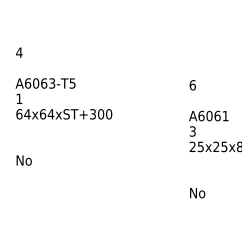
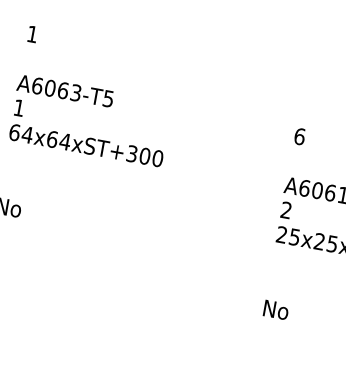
text: (19, 52) -> (32, 34), 4 -> 1
text: (192, 131) -> (285, 210), 3 -> 2

